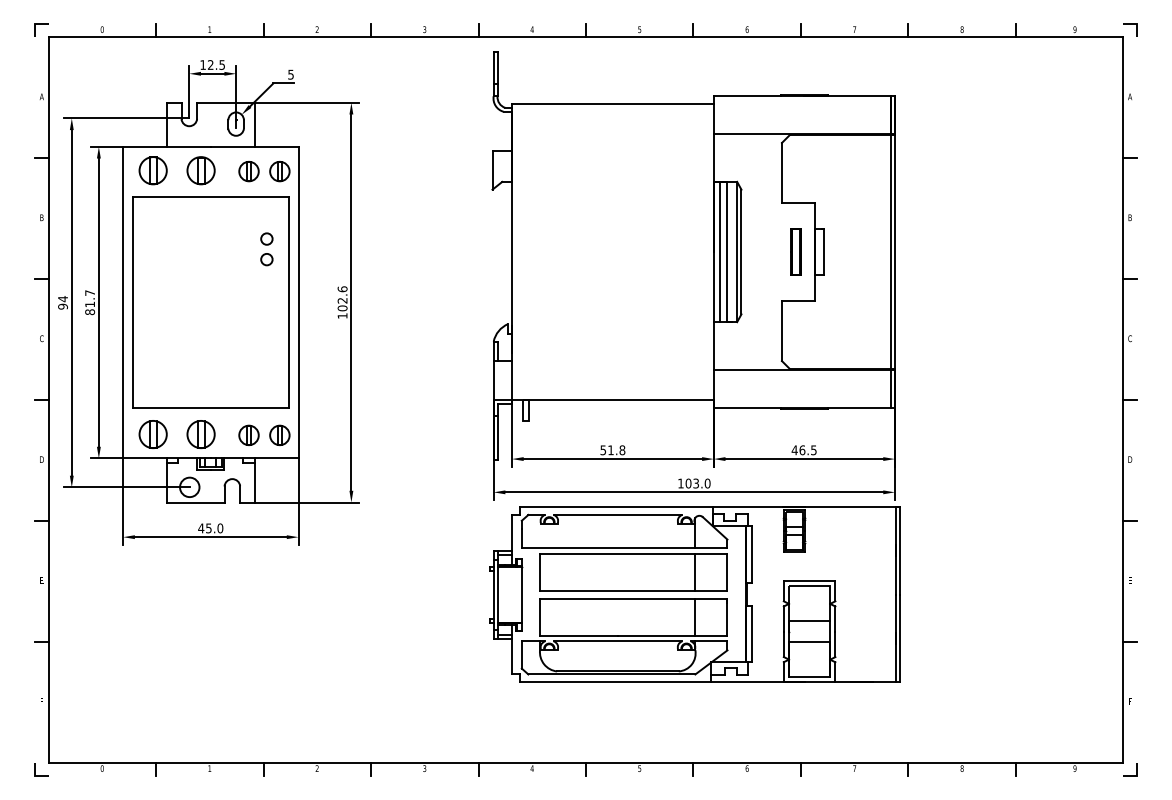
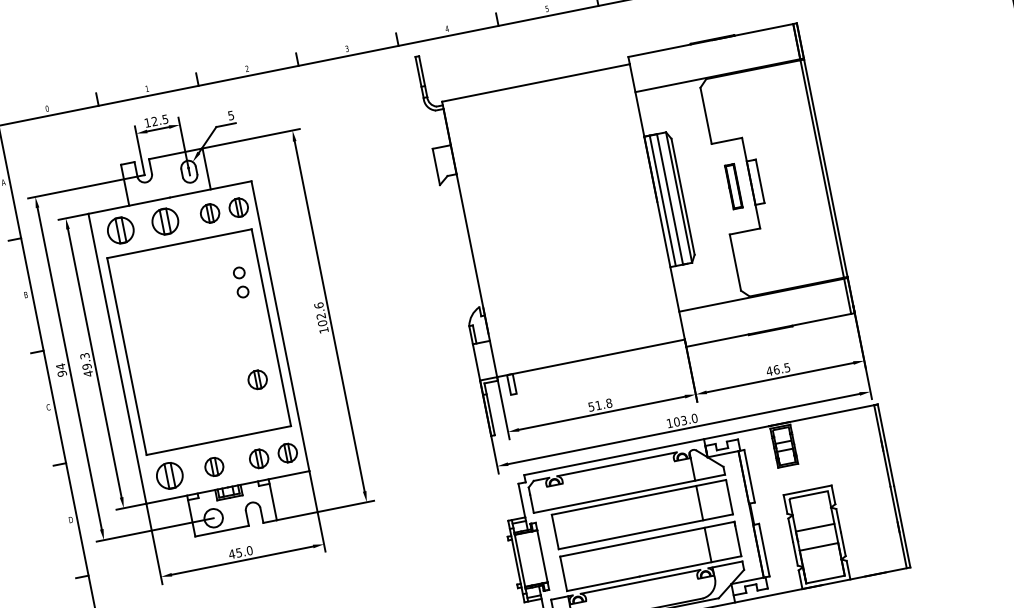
text: (90, 302) -> (86, 364), 81.7 -> 49.3
part: (263, 352) -> (257, 379), added
part: (200, 434) -> (213, 467), size x0.7

